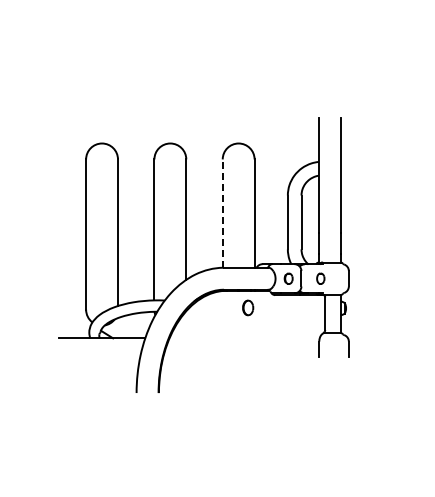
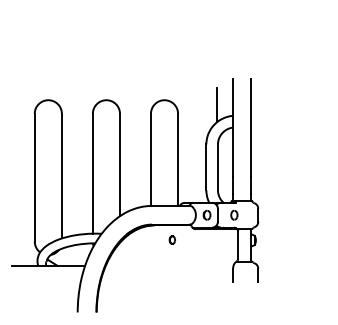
line: (300, 149) -> (217, 105), added
line: (222, 213) -> (150, 159), dashed -> solid
part: (247, 307) -> (172, 239), size x0.62

